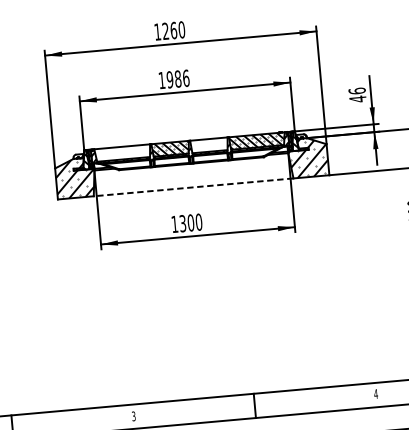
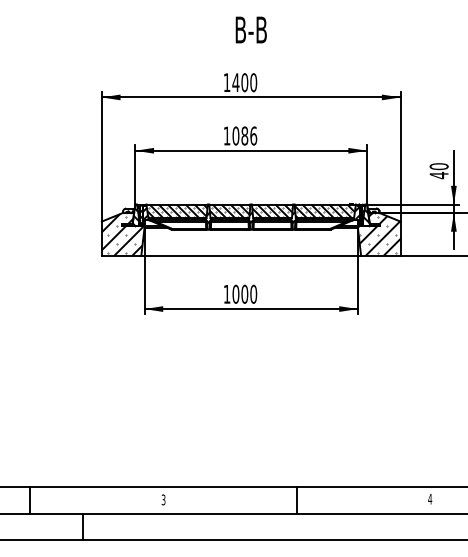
text: (169, 30) -> (240, 82), 1260 -> 1400
text: (169, 79) -> (235, 135), 1986 -> 1086
text: (356, 91) -> (438, 166), 46 -> 40
hatch: (209, 145) -> (272, 211), added
hatch: (123, 153) -> (177, 211), added
line: (193, 187) -> (251, 255), dashed -> solid
text: (182, 222) -> (235, 293), 1300 -> 1000

